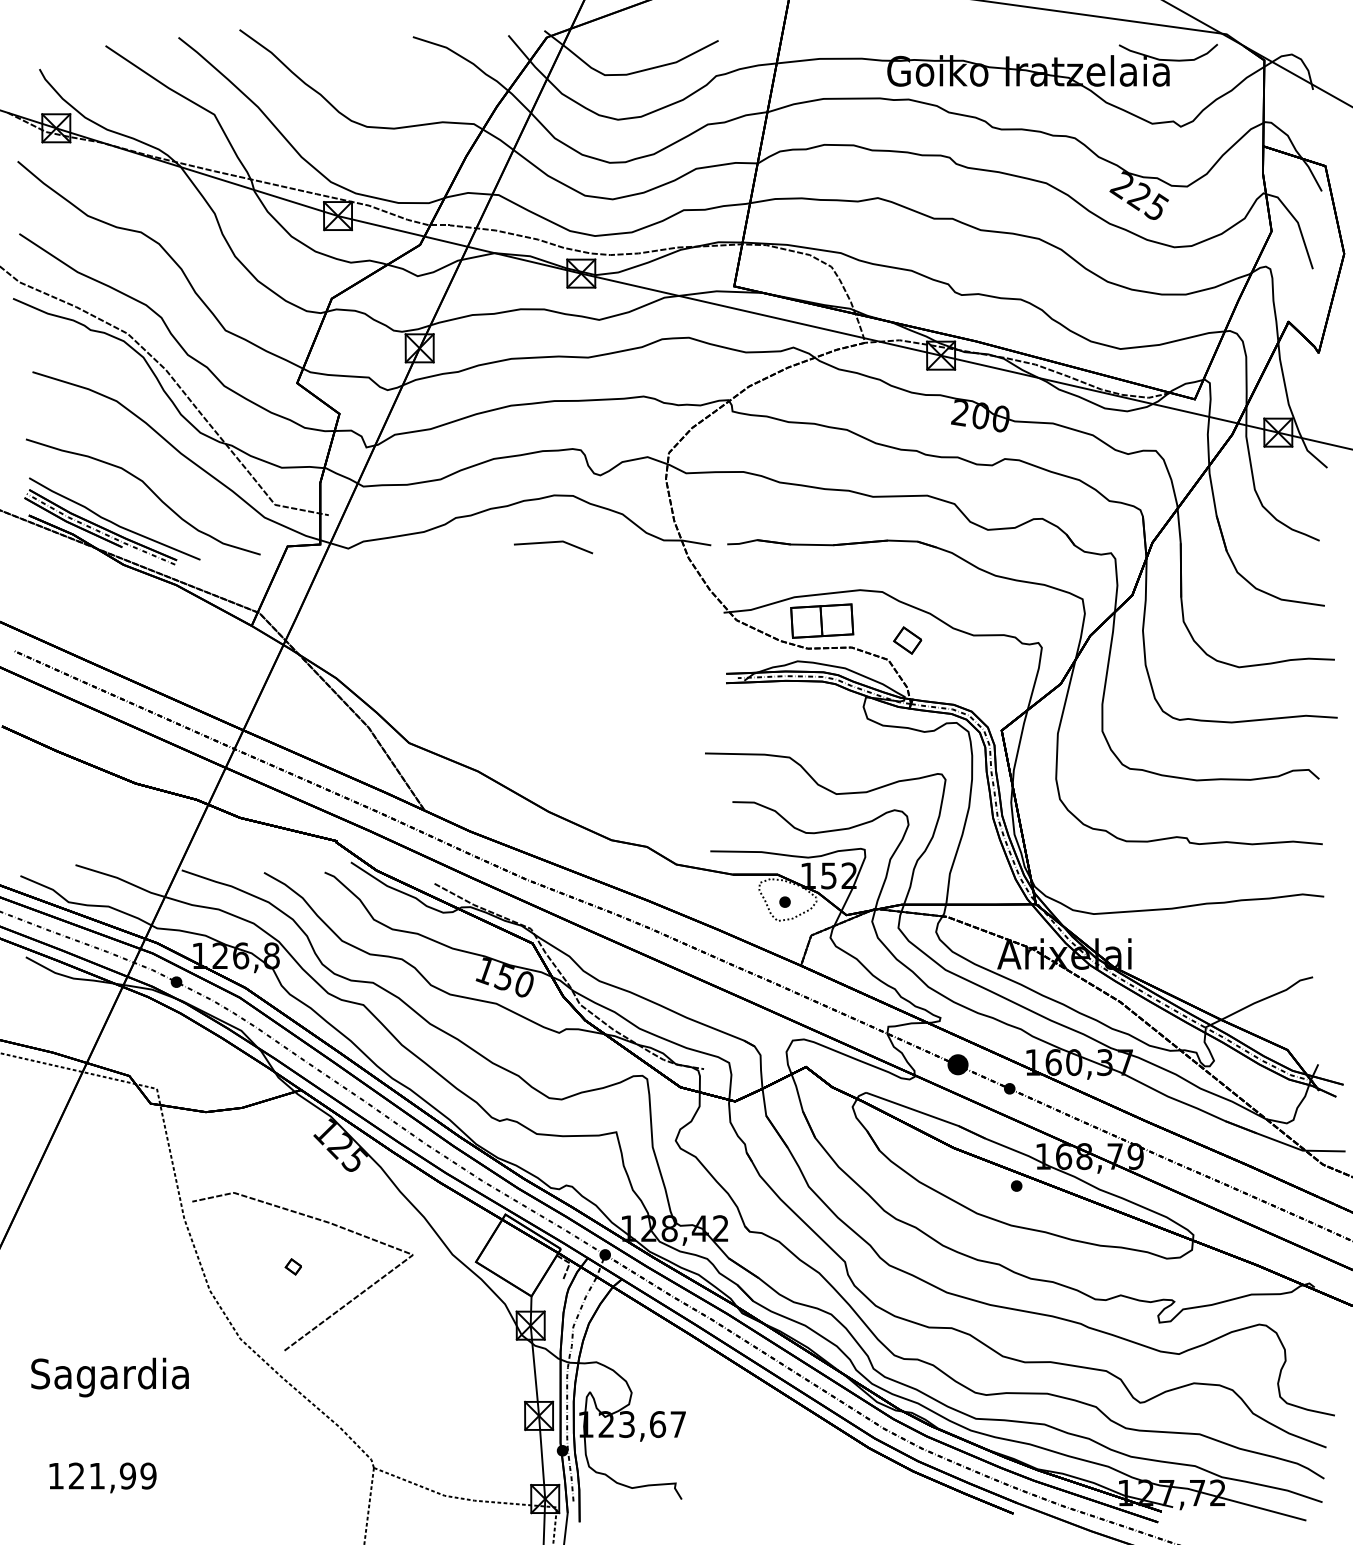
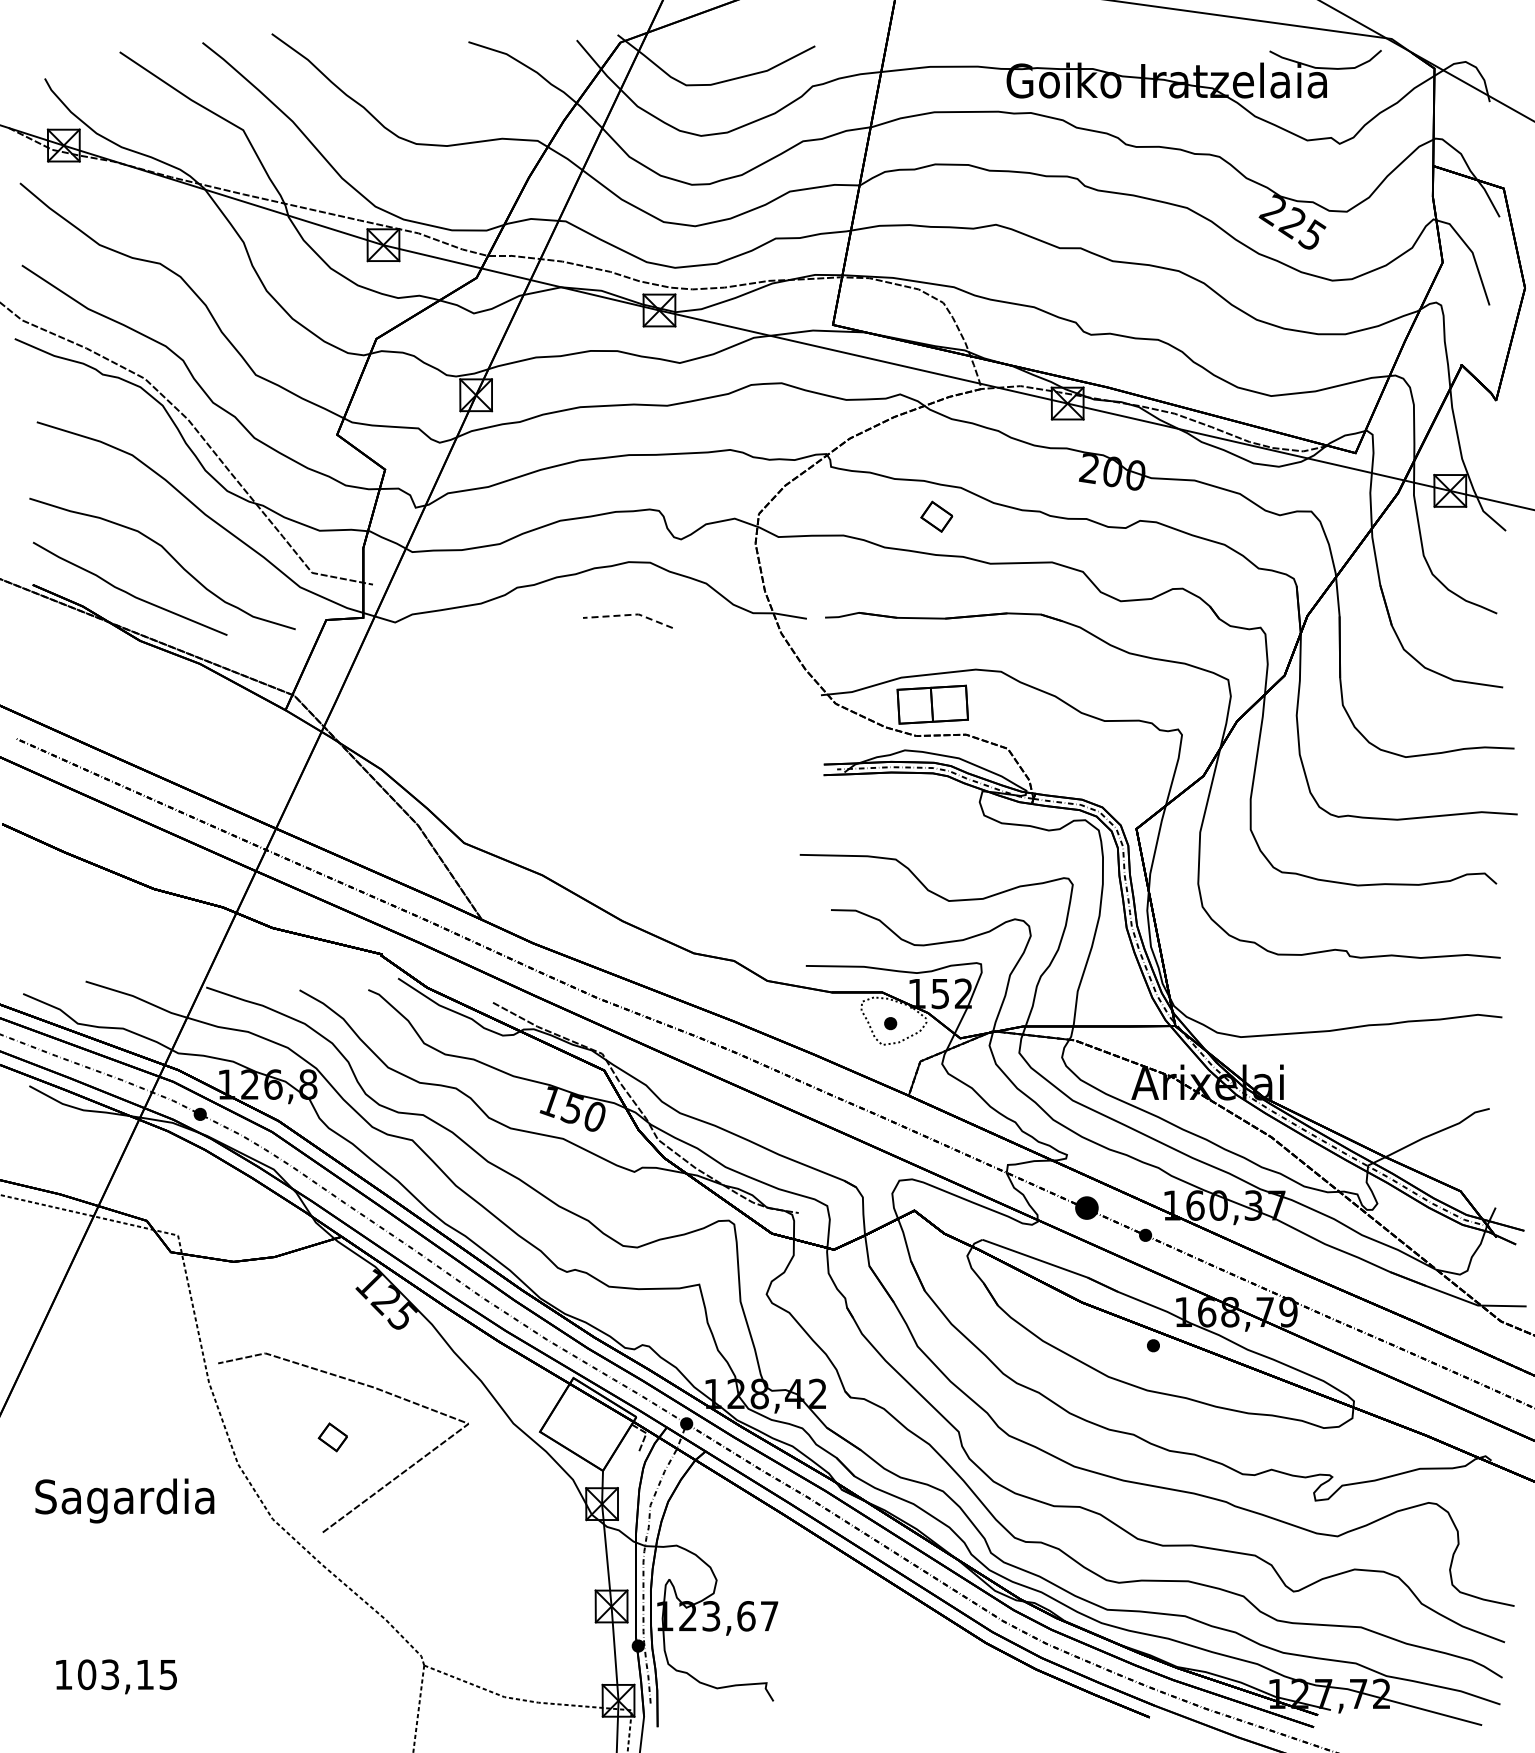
part: (100, 527) -> (114, 598), removed
line: (554, 541) -> (629, 614), solid -> dashed
part: (907, 640) -> (936, 516), moved
part: (293, 1266) -> (332, 1437), size x1.6
text: (109, 1377) -> (124, 1500), moved
text: (112, 1475) -> (127, 1674), 121,99 -> 103,15

